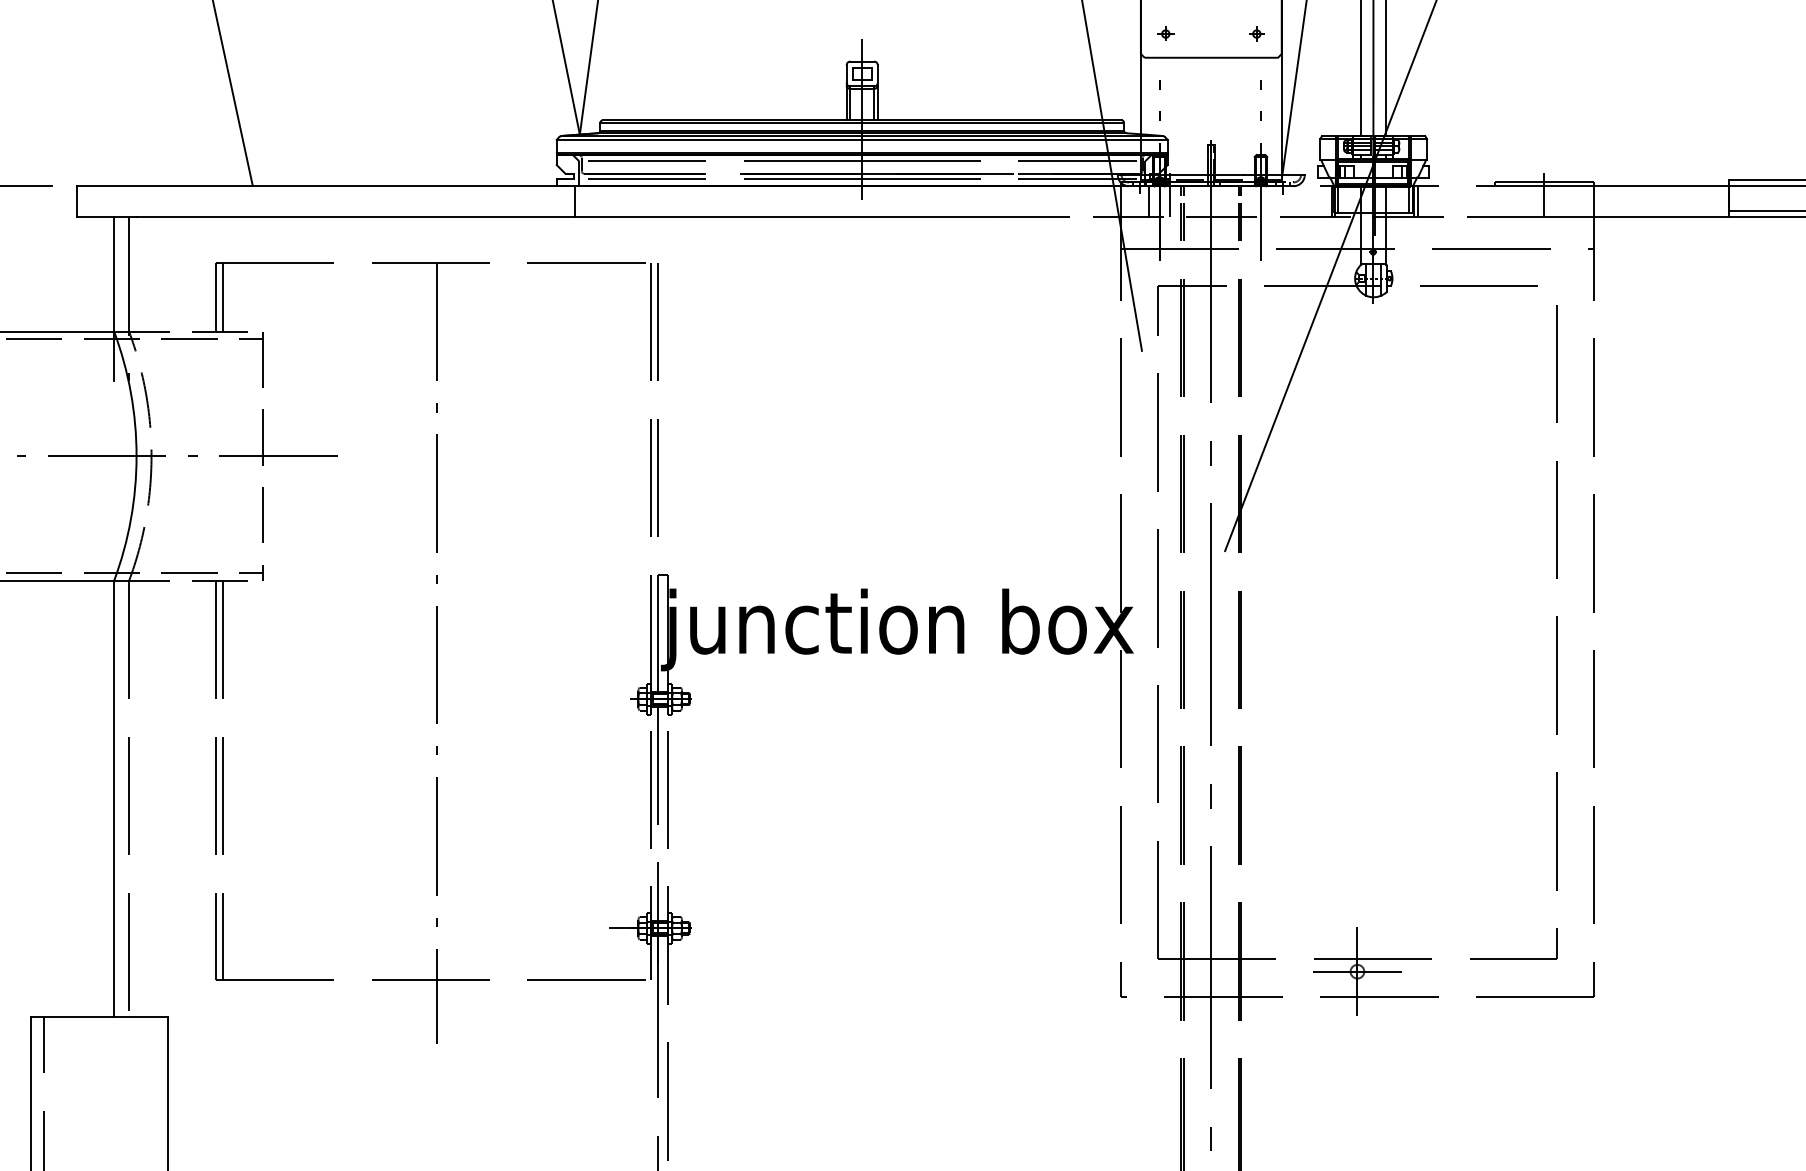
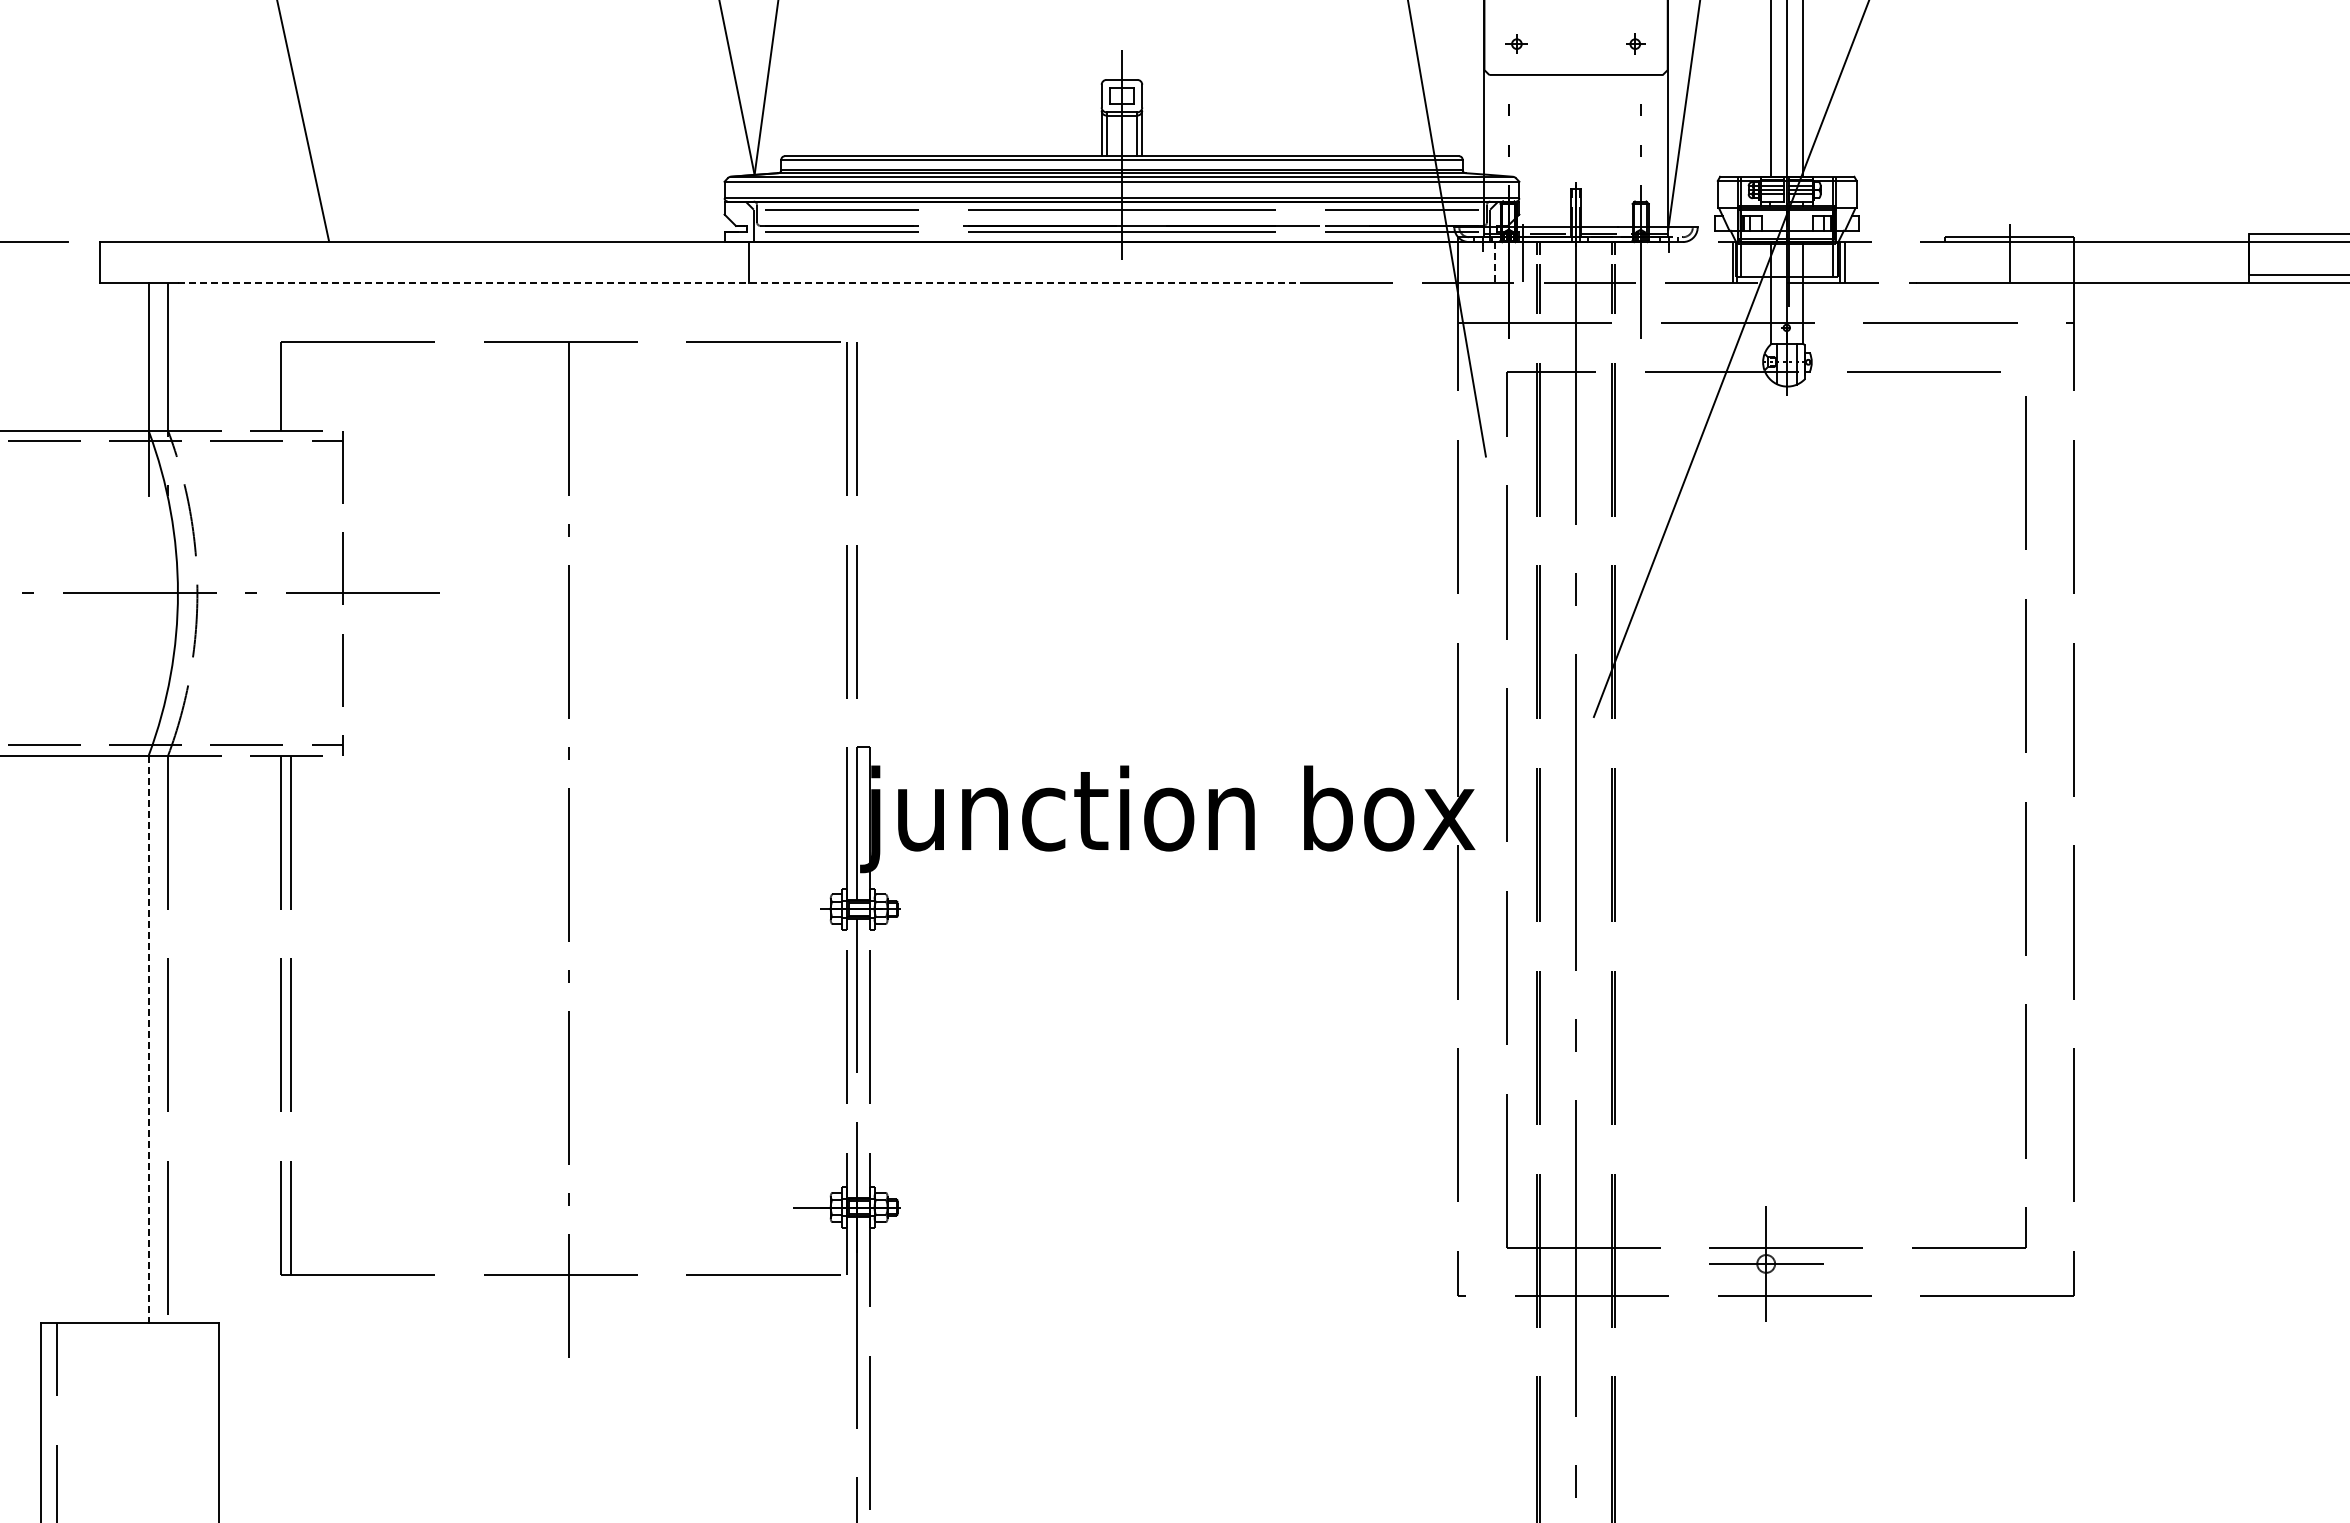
line: (1148, 201) -> (1494, 262), solid -> dashed
line: (568, 217) -> (739, 282), solid -> dashed
line: (223, 297) -> (290, 386), removed
line: (113, 799) -> (148, 1039), solid -> dashed

